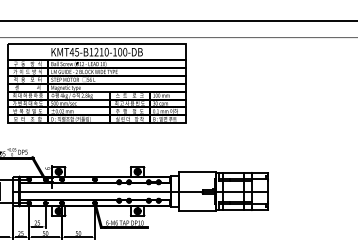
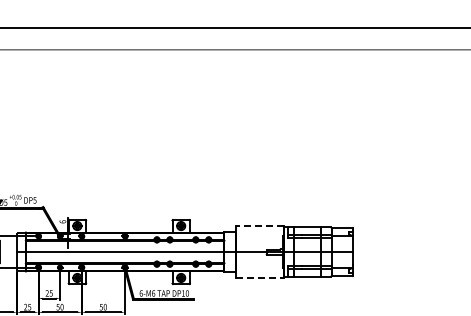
part: (96, 83) -> (127, 110), removed
line: (197, 172) -> (259, 226), solid -> dashed
line: (198, 210) -> (260, 277), solid -> dashed

